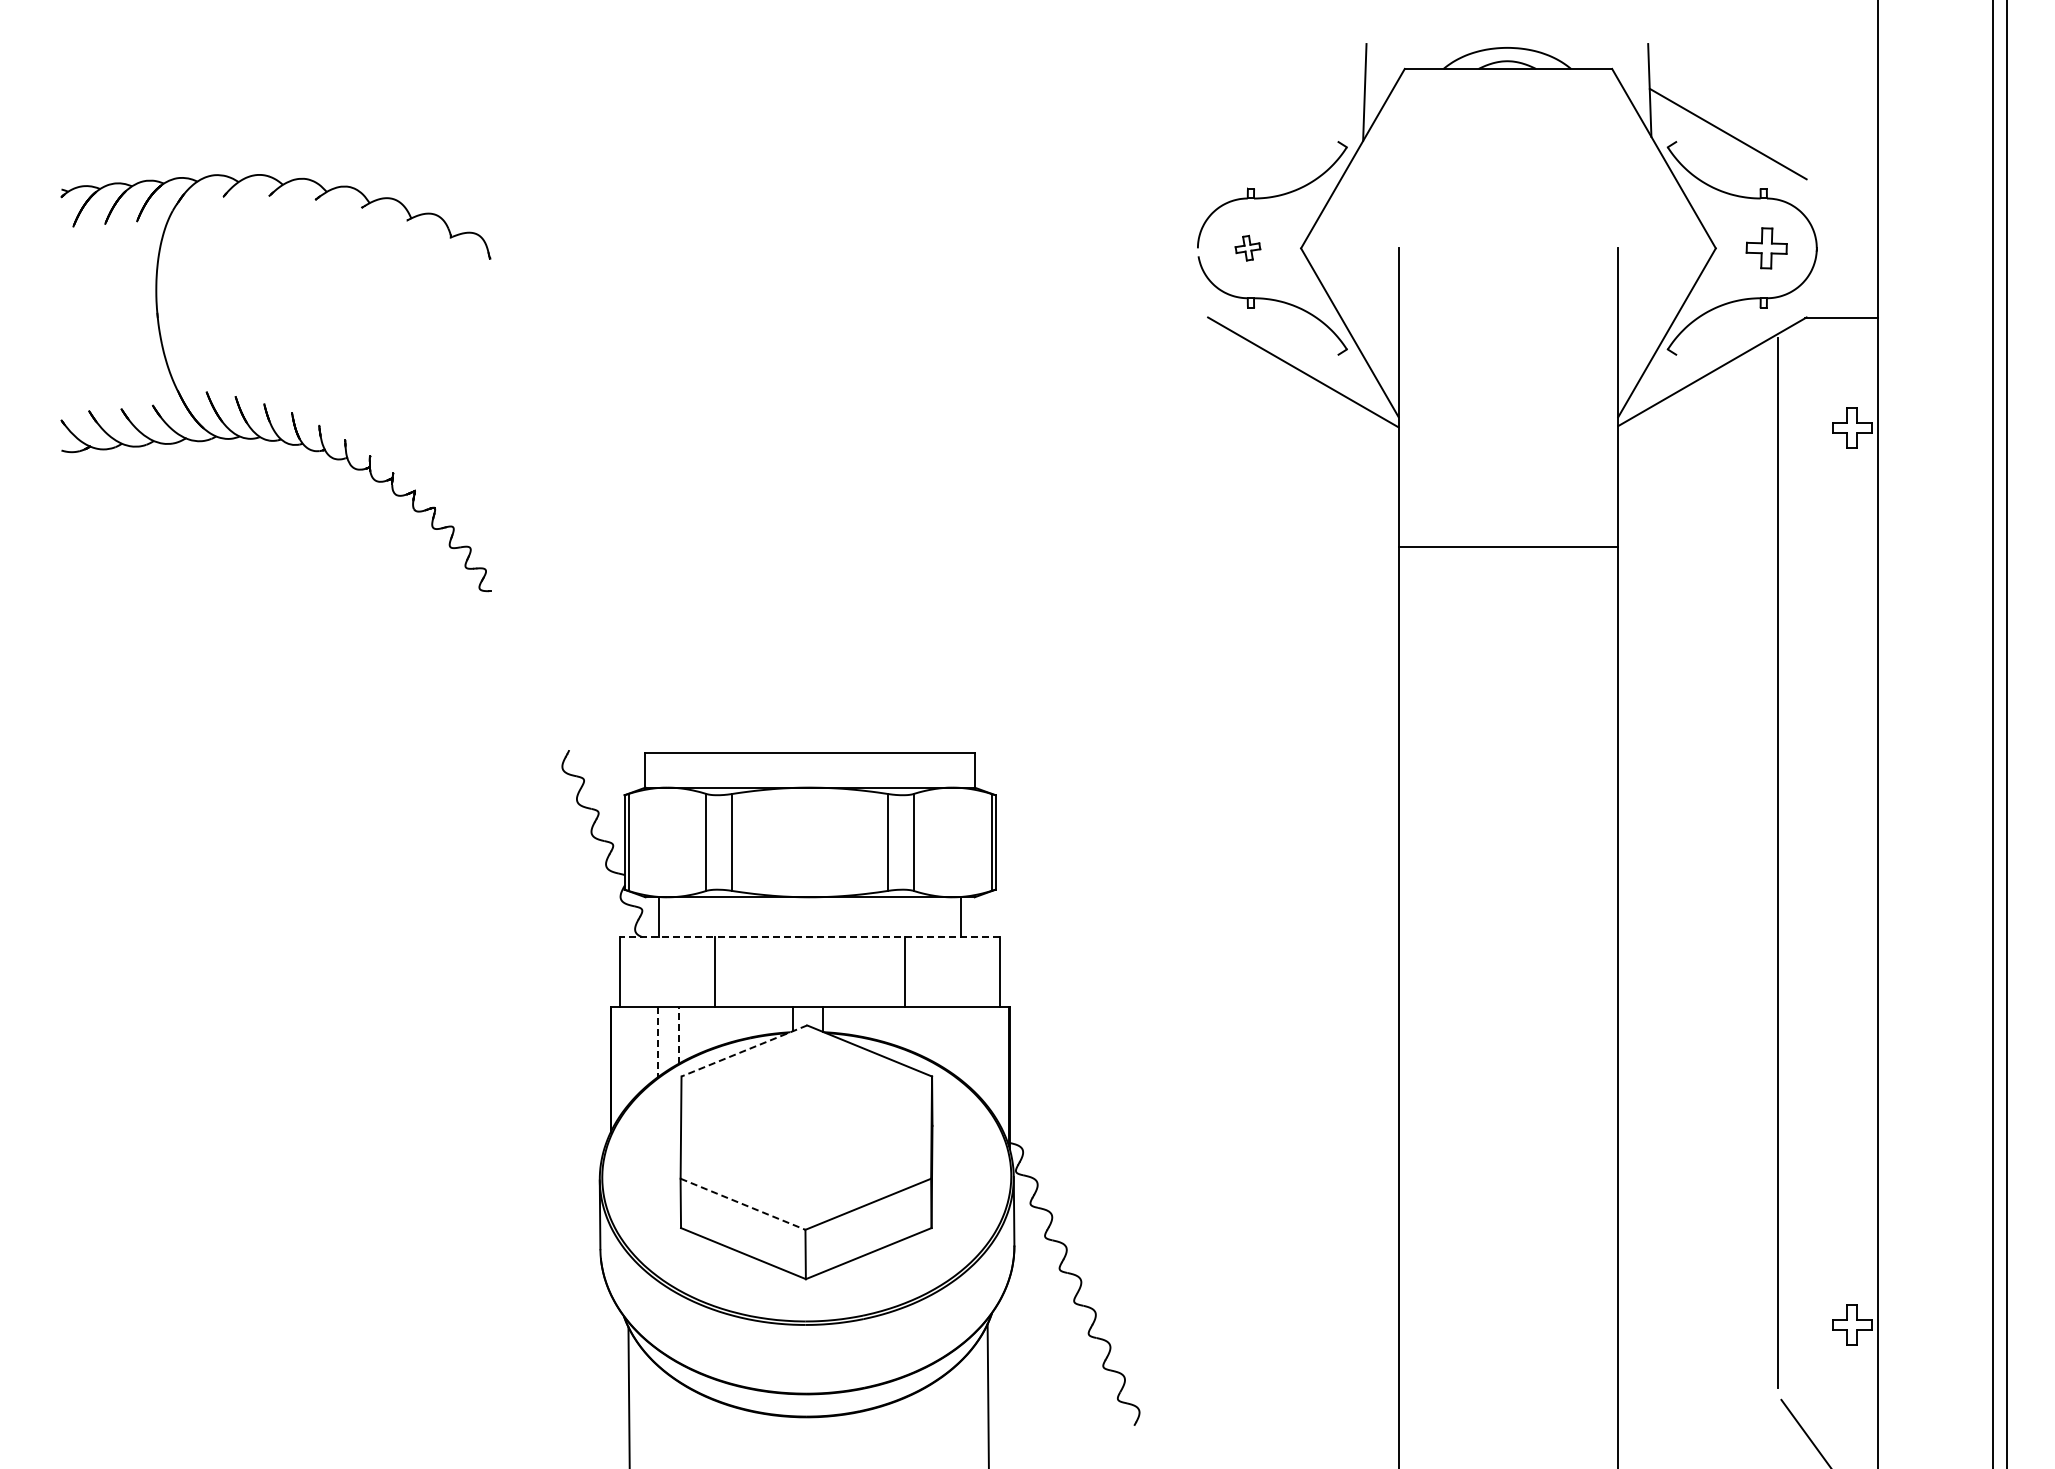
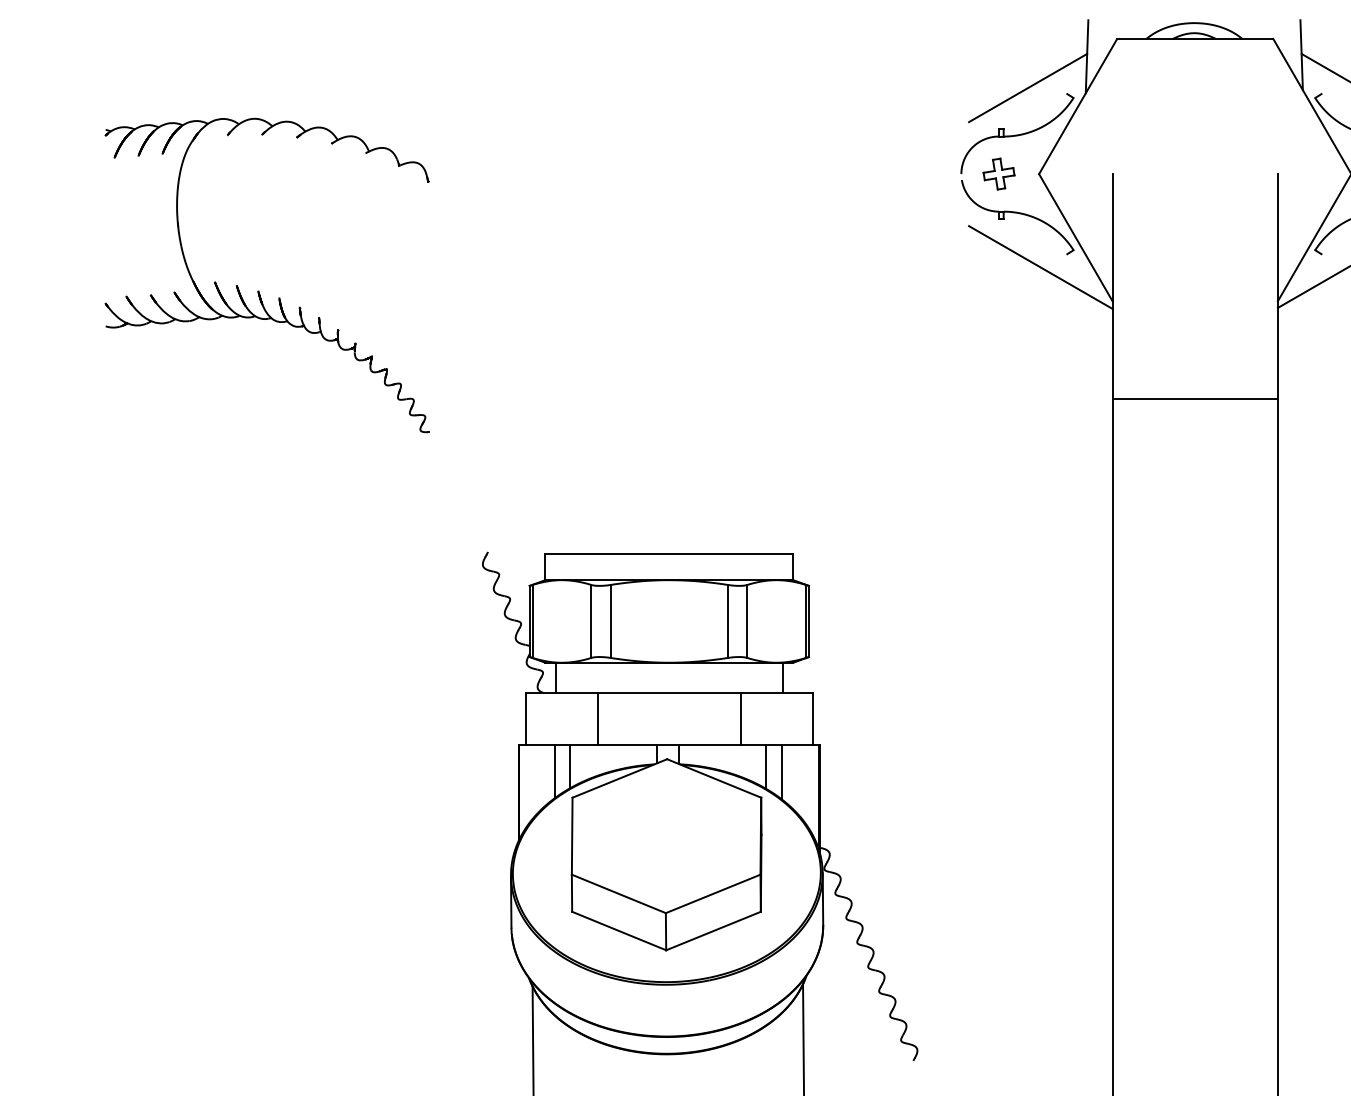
line: (1286, 133) -> (1028, 87), added
part: (1247, 247) -> (998, 173), size x1.67
line: (809, 937) -> (668, 693), dashed -> solid
line: (678, 1034) -> (570, 766), dashed -> solid
line: (938, 1035) -> (766, 766), added
line: (657, 1042) -> (554, 772), dashed -> solid
line: (960, 1042) -> (782, 772), added
line: (744, 1050) -> (619, 778), dashed -> solid
line: (743, 1204) -> (619, 894), dashed -> solid

